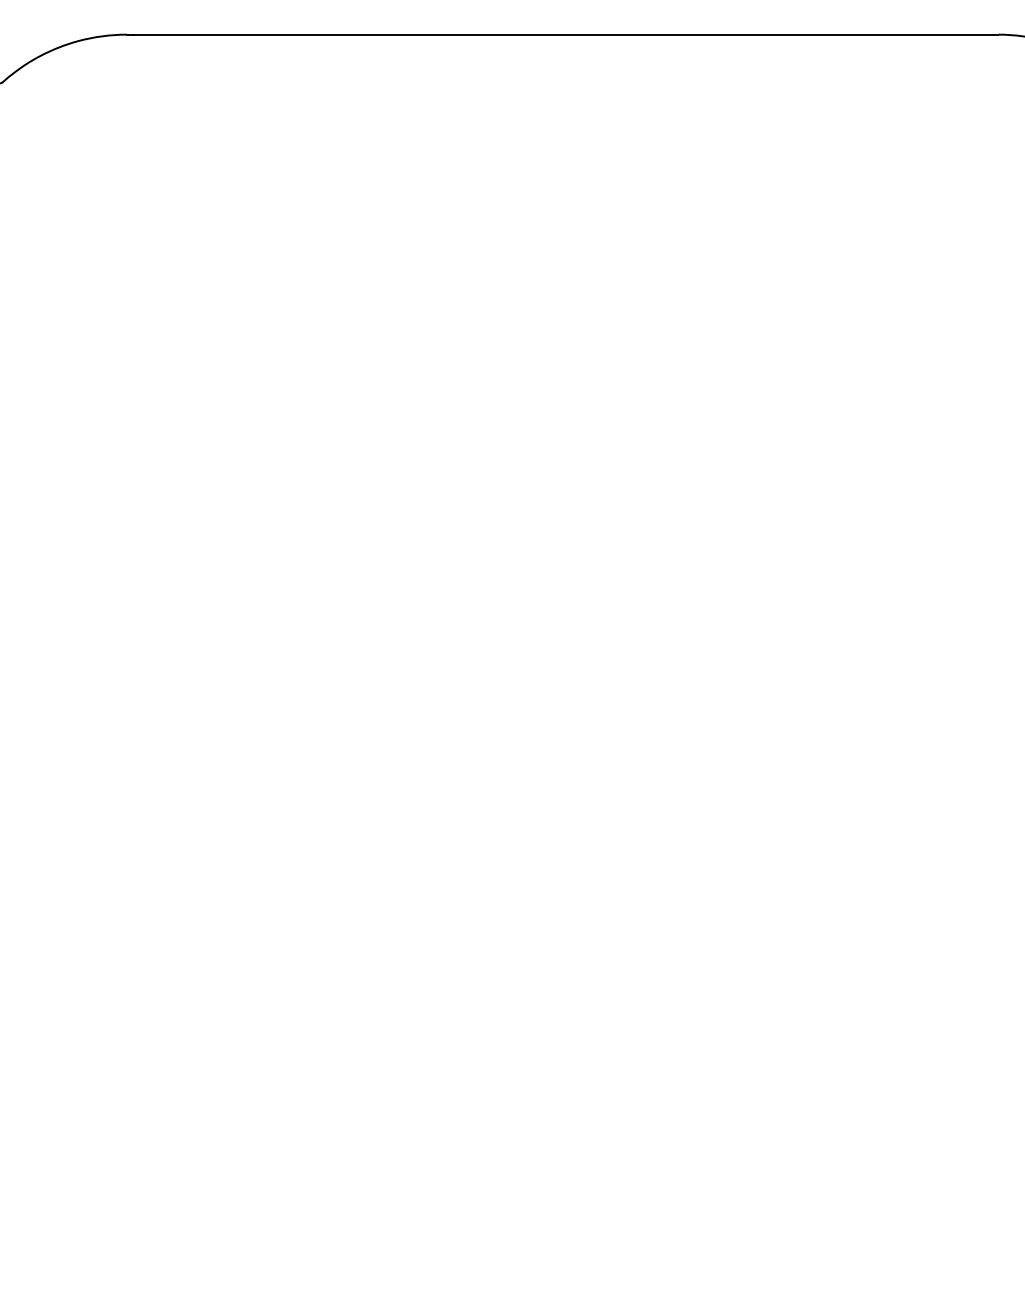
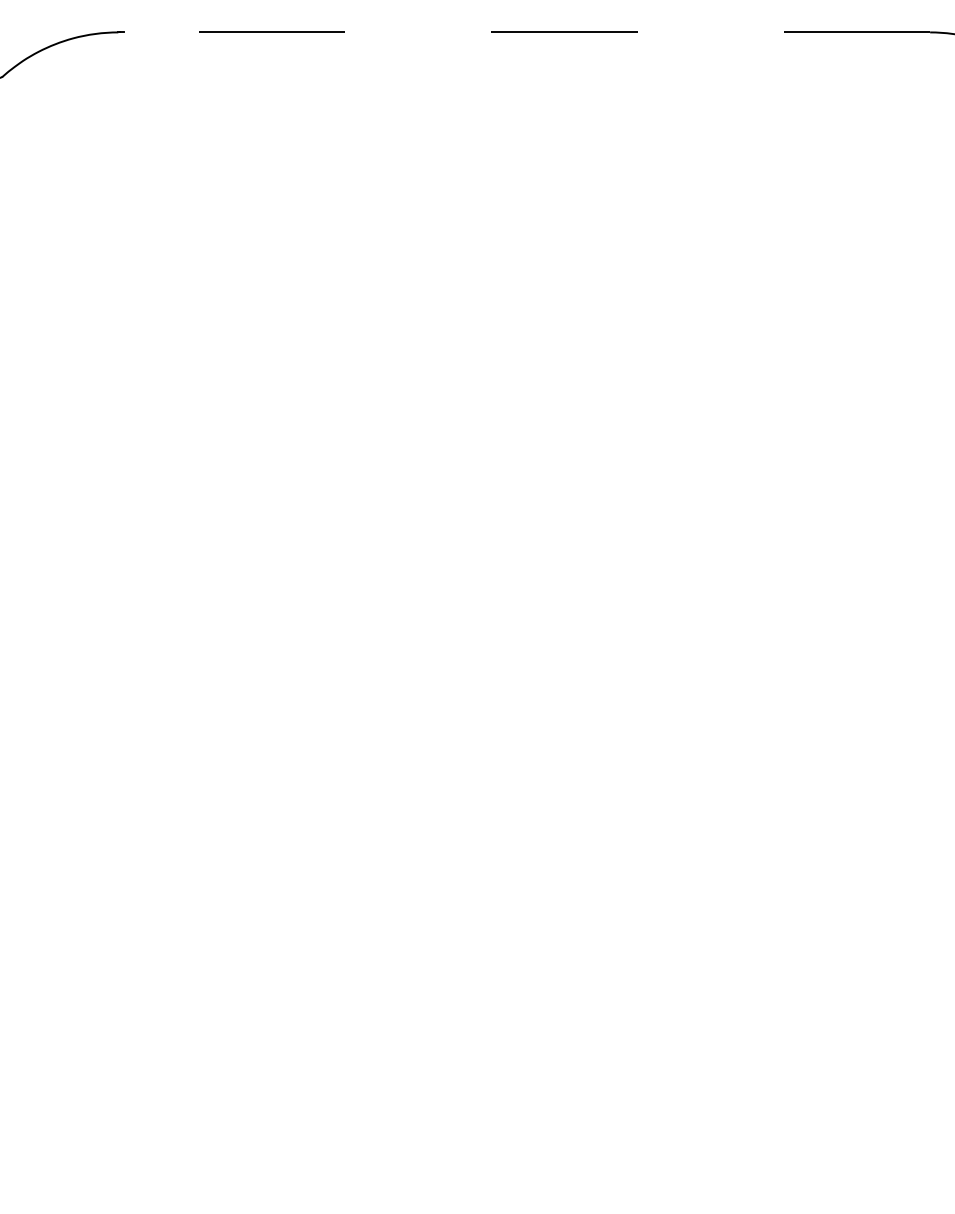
line: (565, 34) -> (526, 32), solid -> dashed

